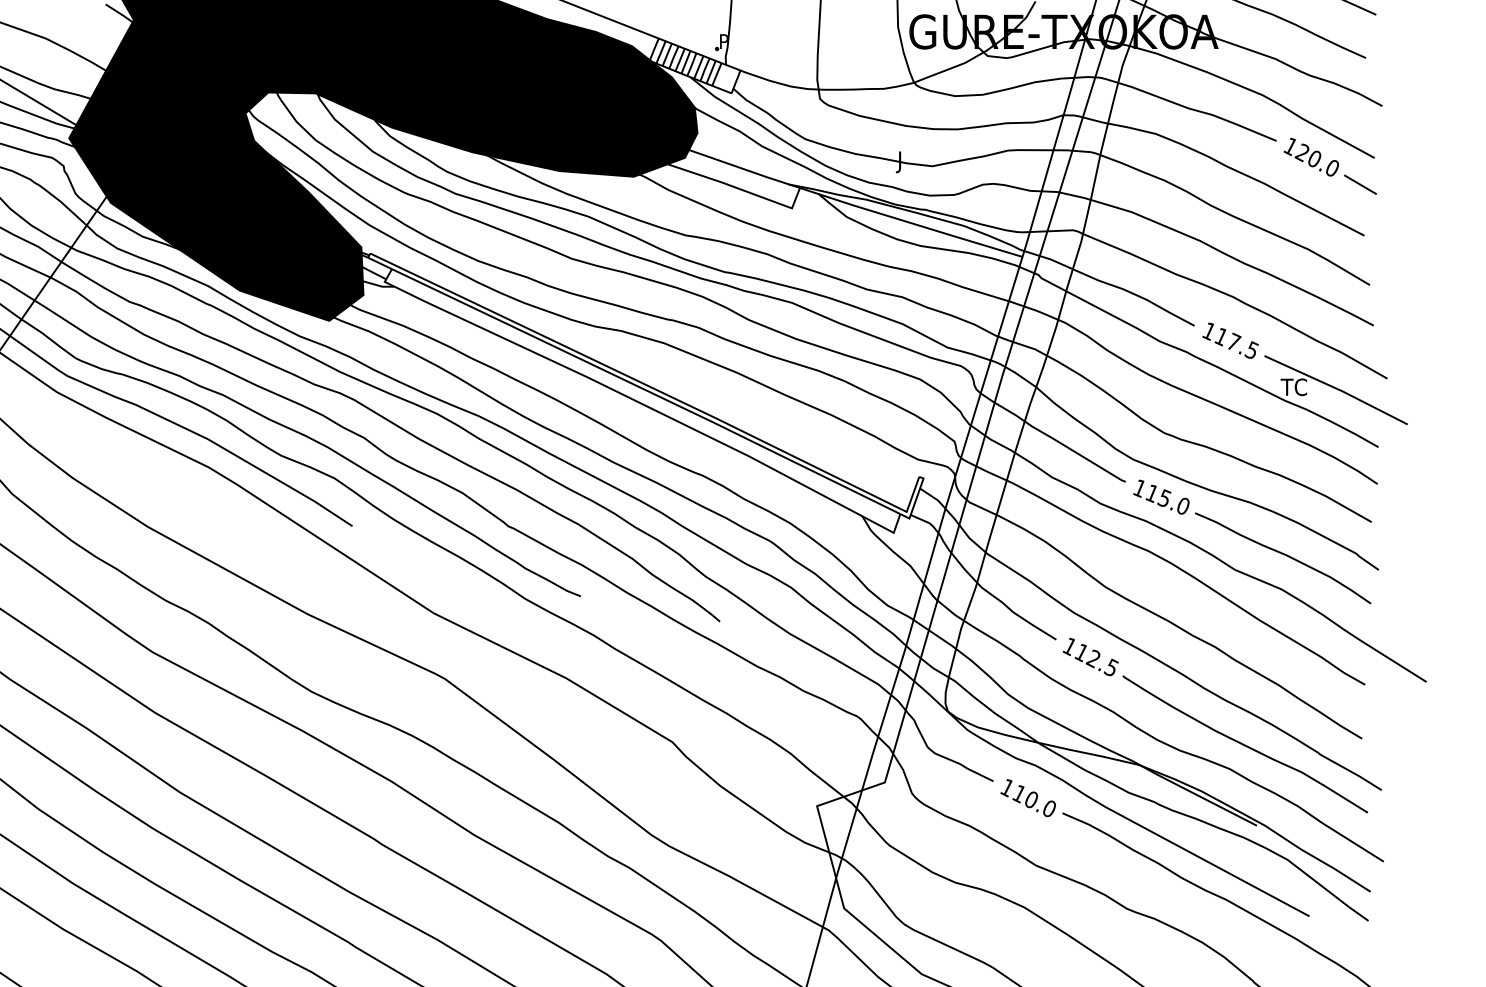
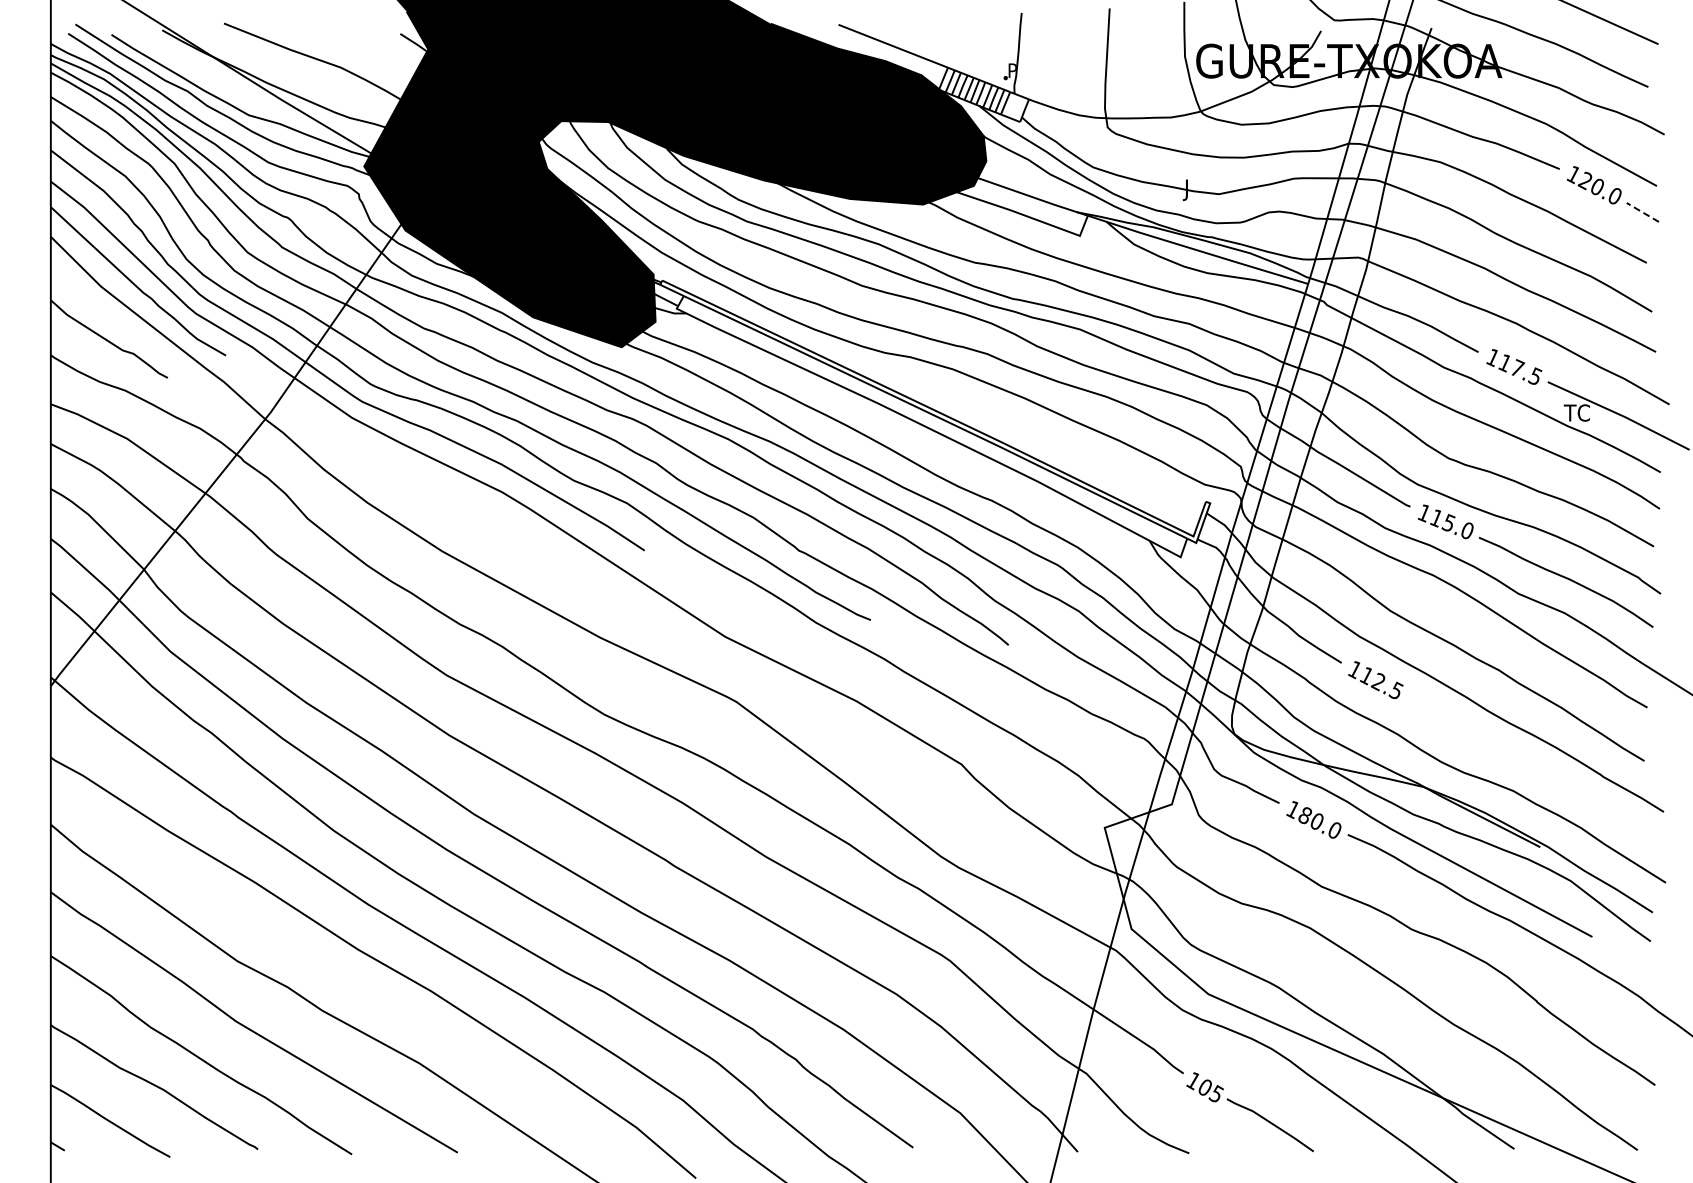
line: (1360, 184) -> (1642, 212), solid -> dashed
curve: (1245, 744) -> (1528, 766), removed
text: (1019, 794) -> (1305, 816), 110.0 -> 180.0

